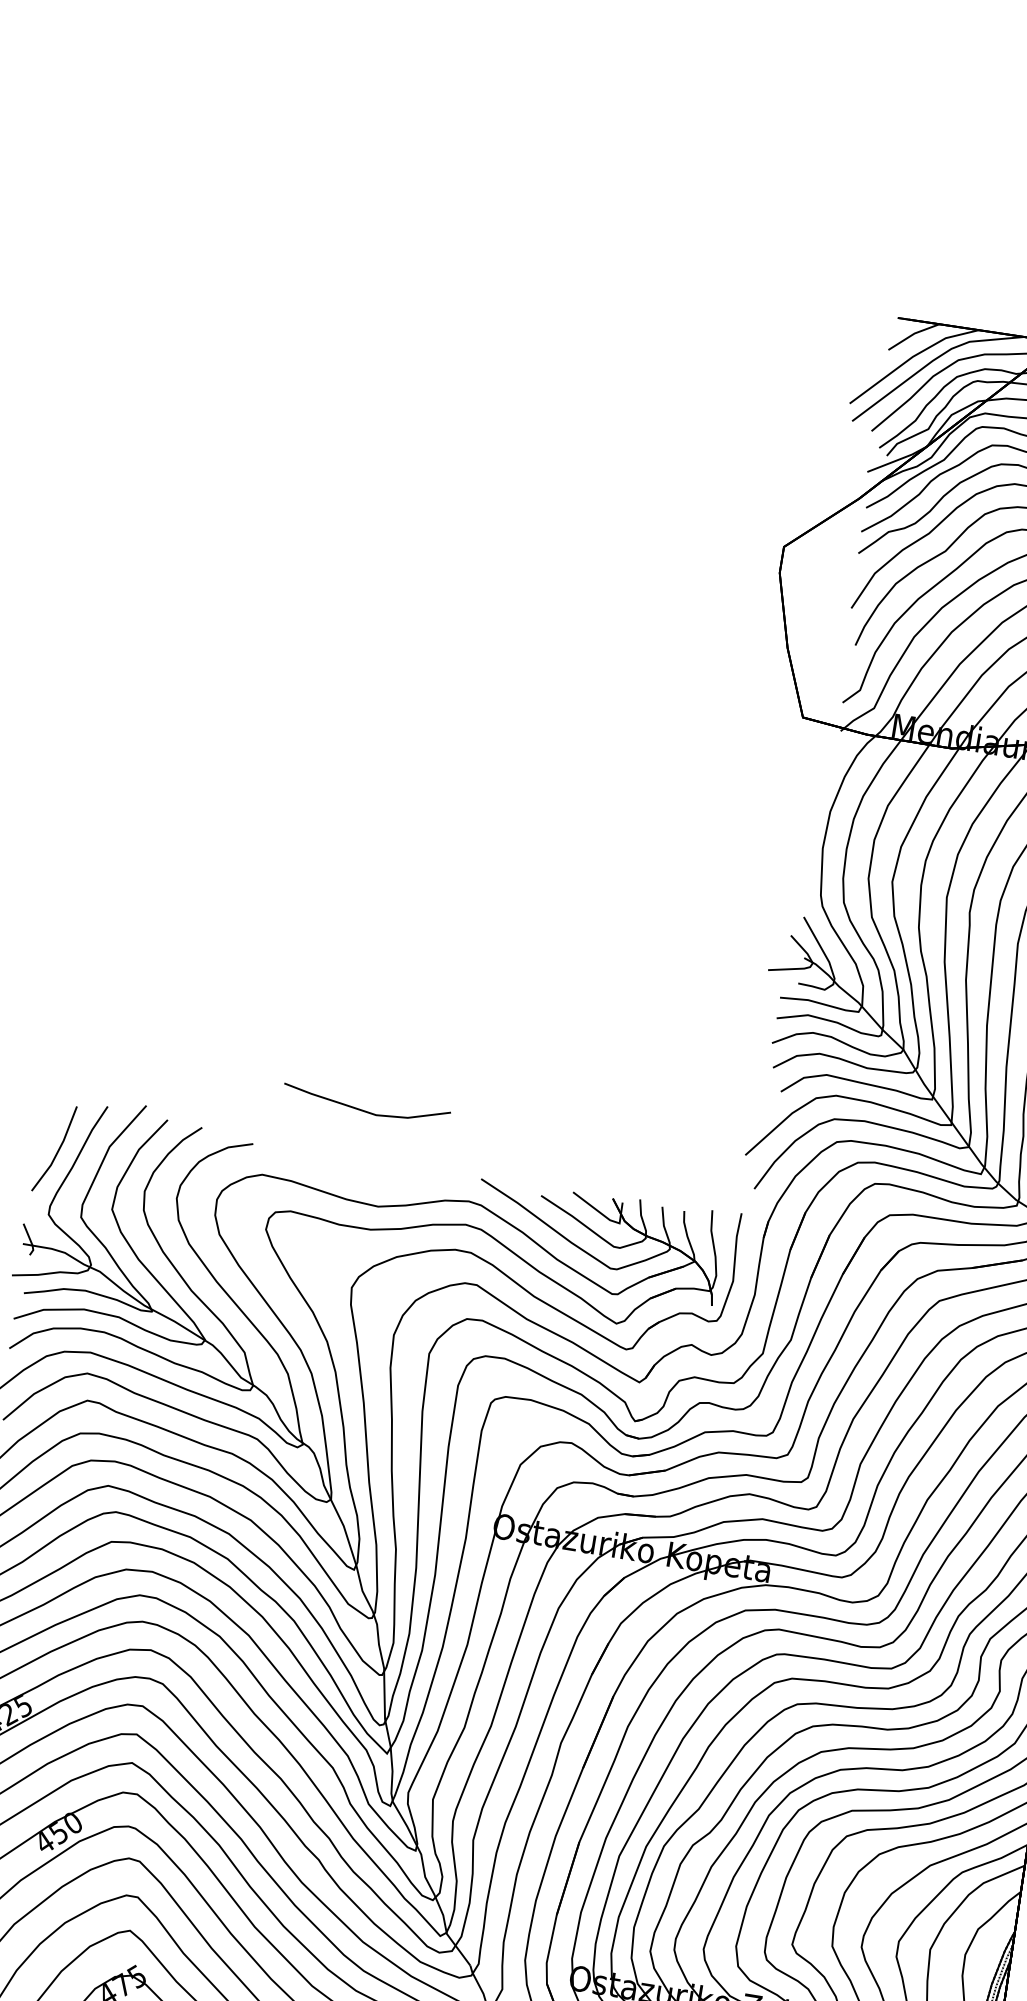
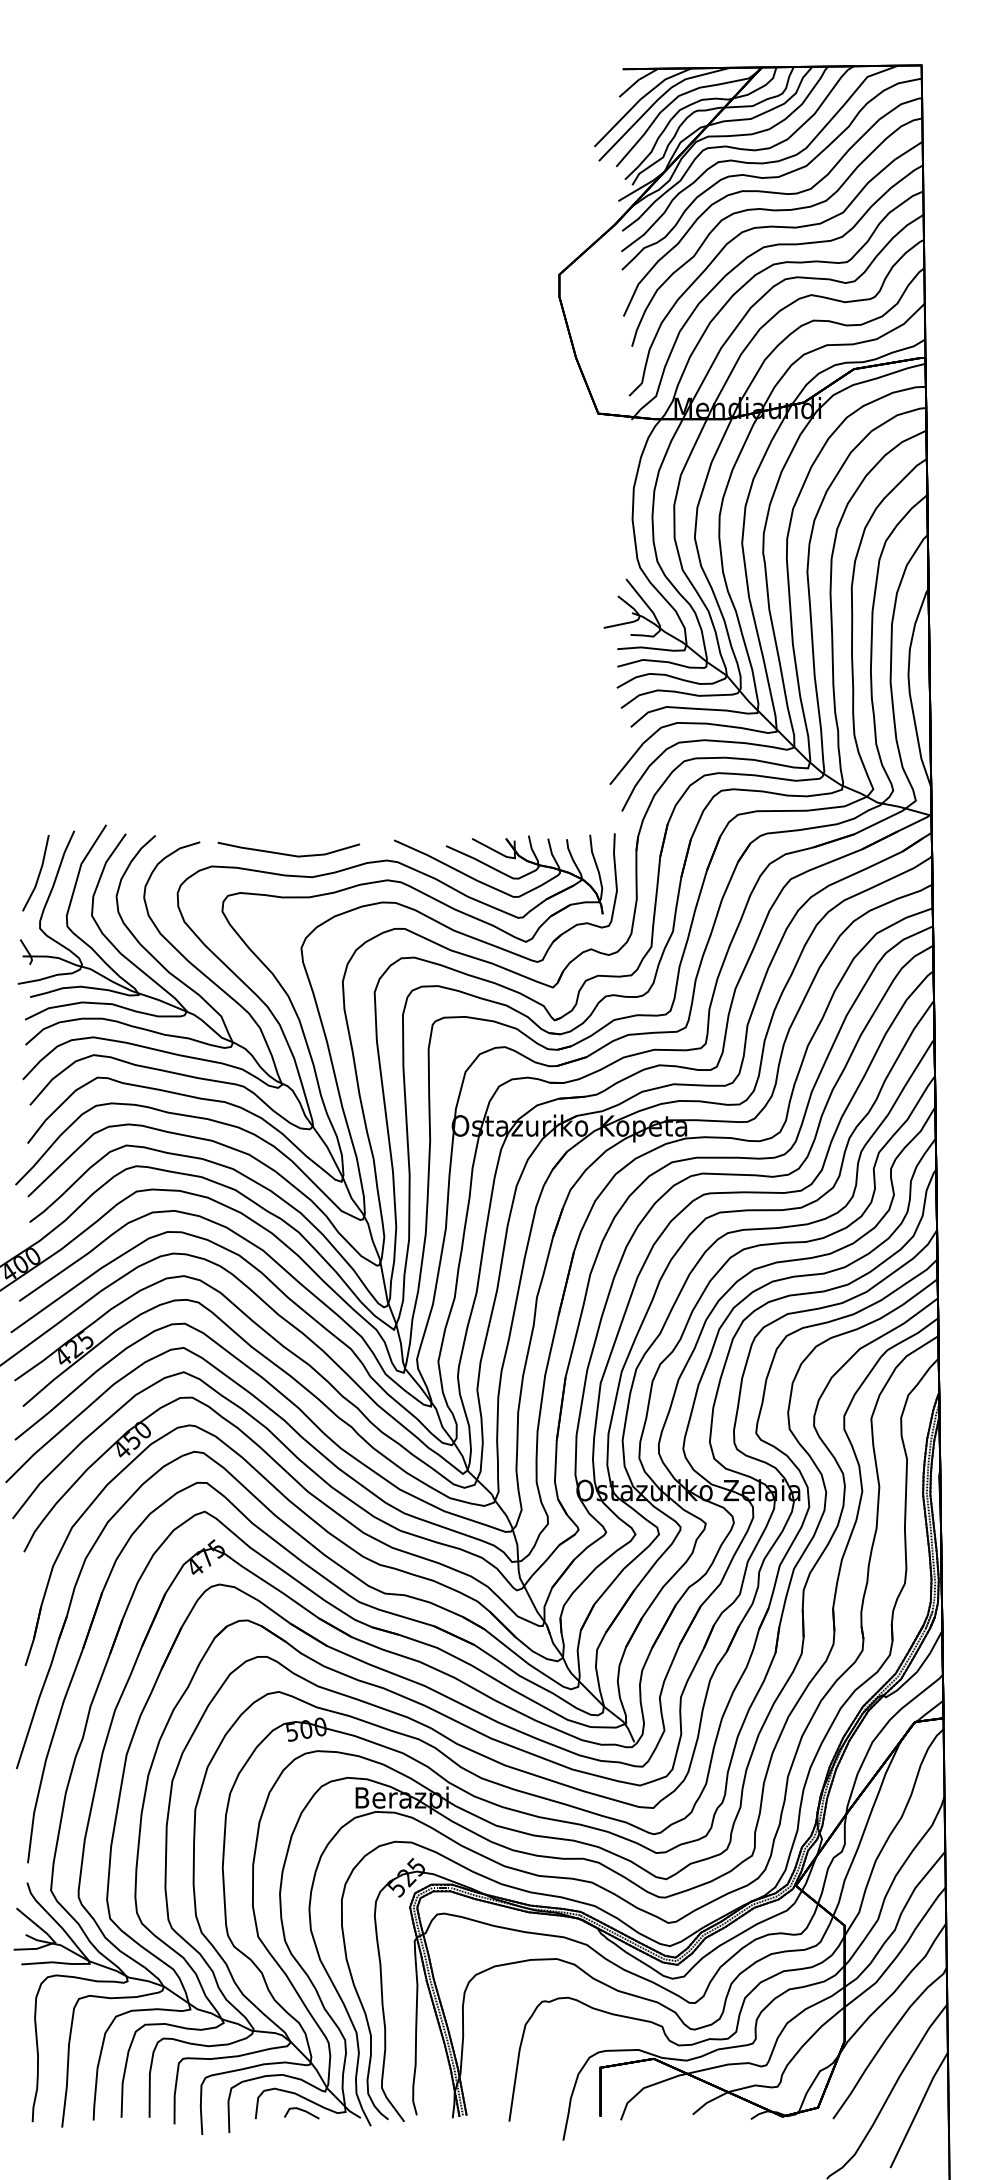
curve: (362, 1109) -> (286, 853), moved

